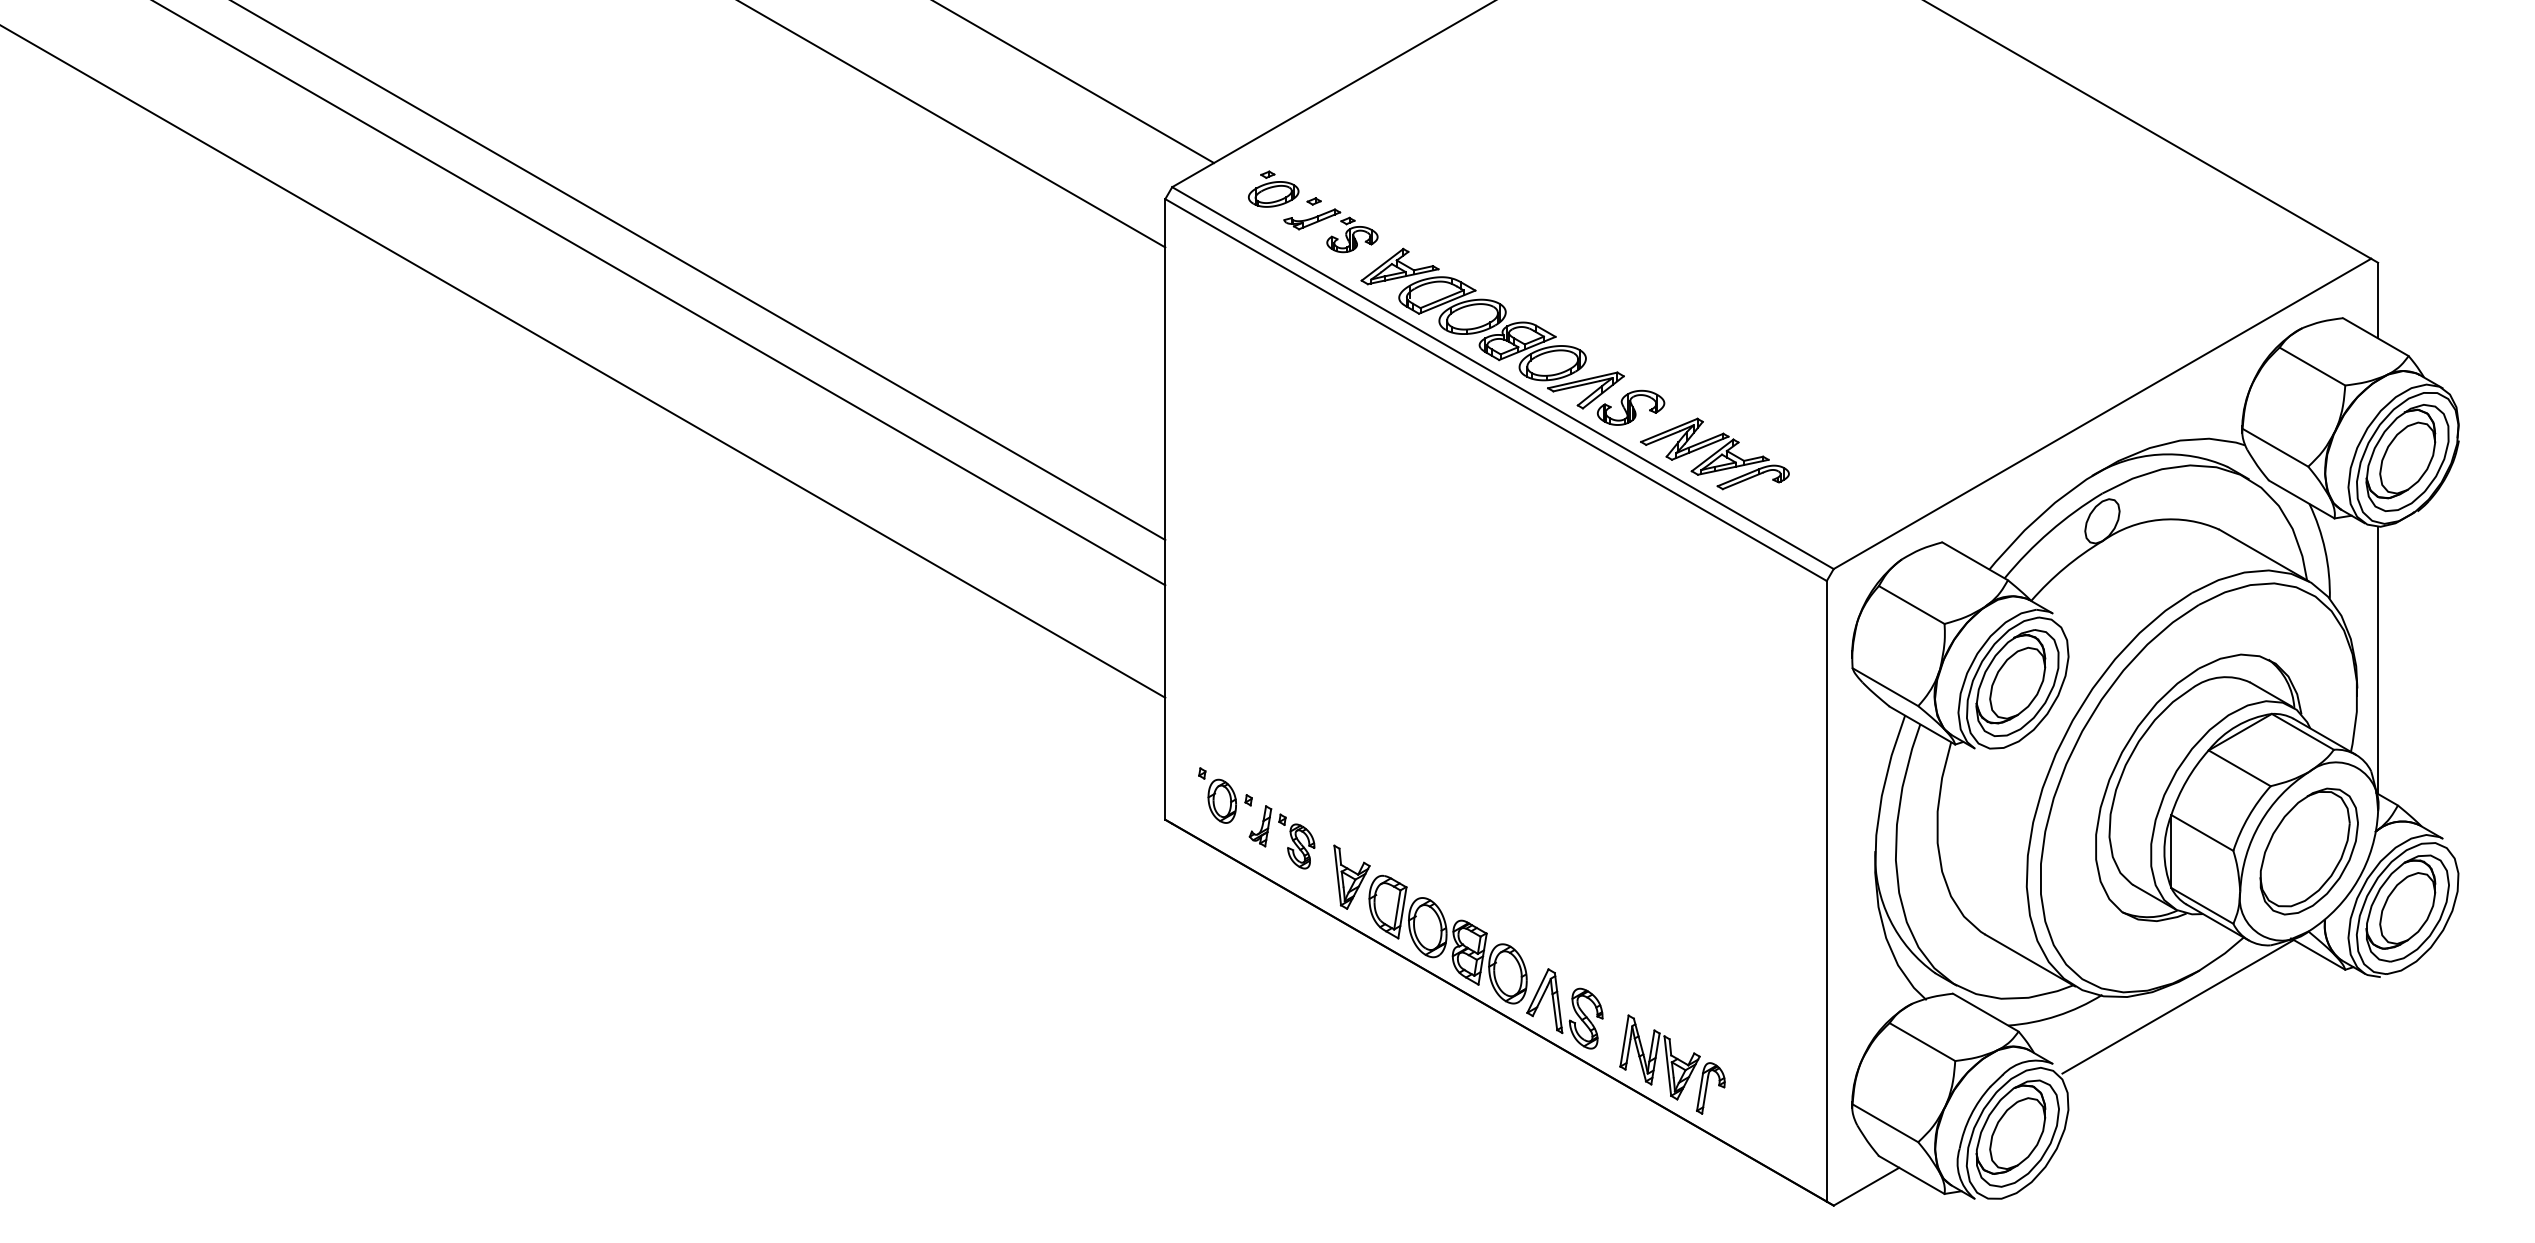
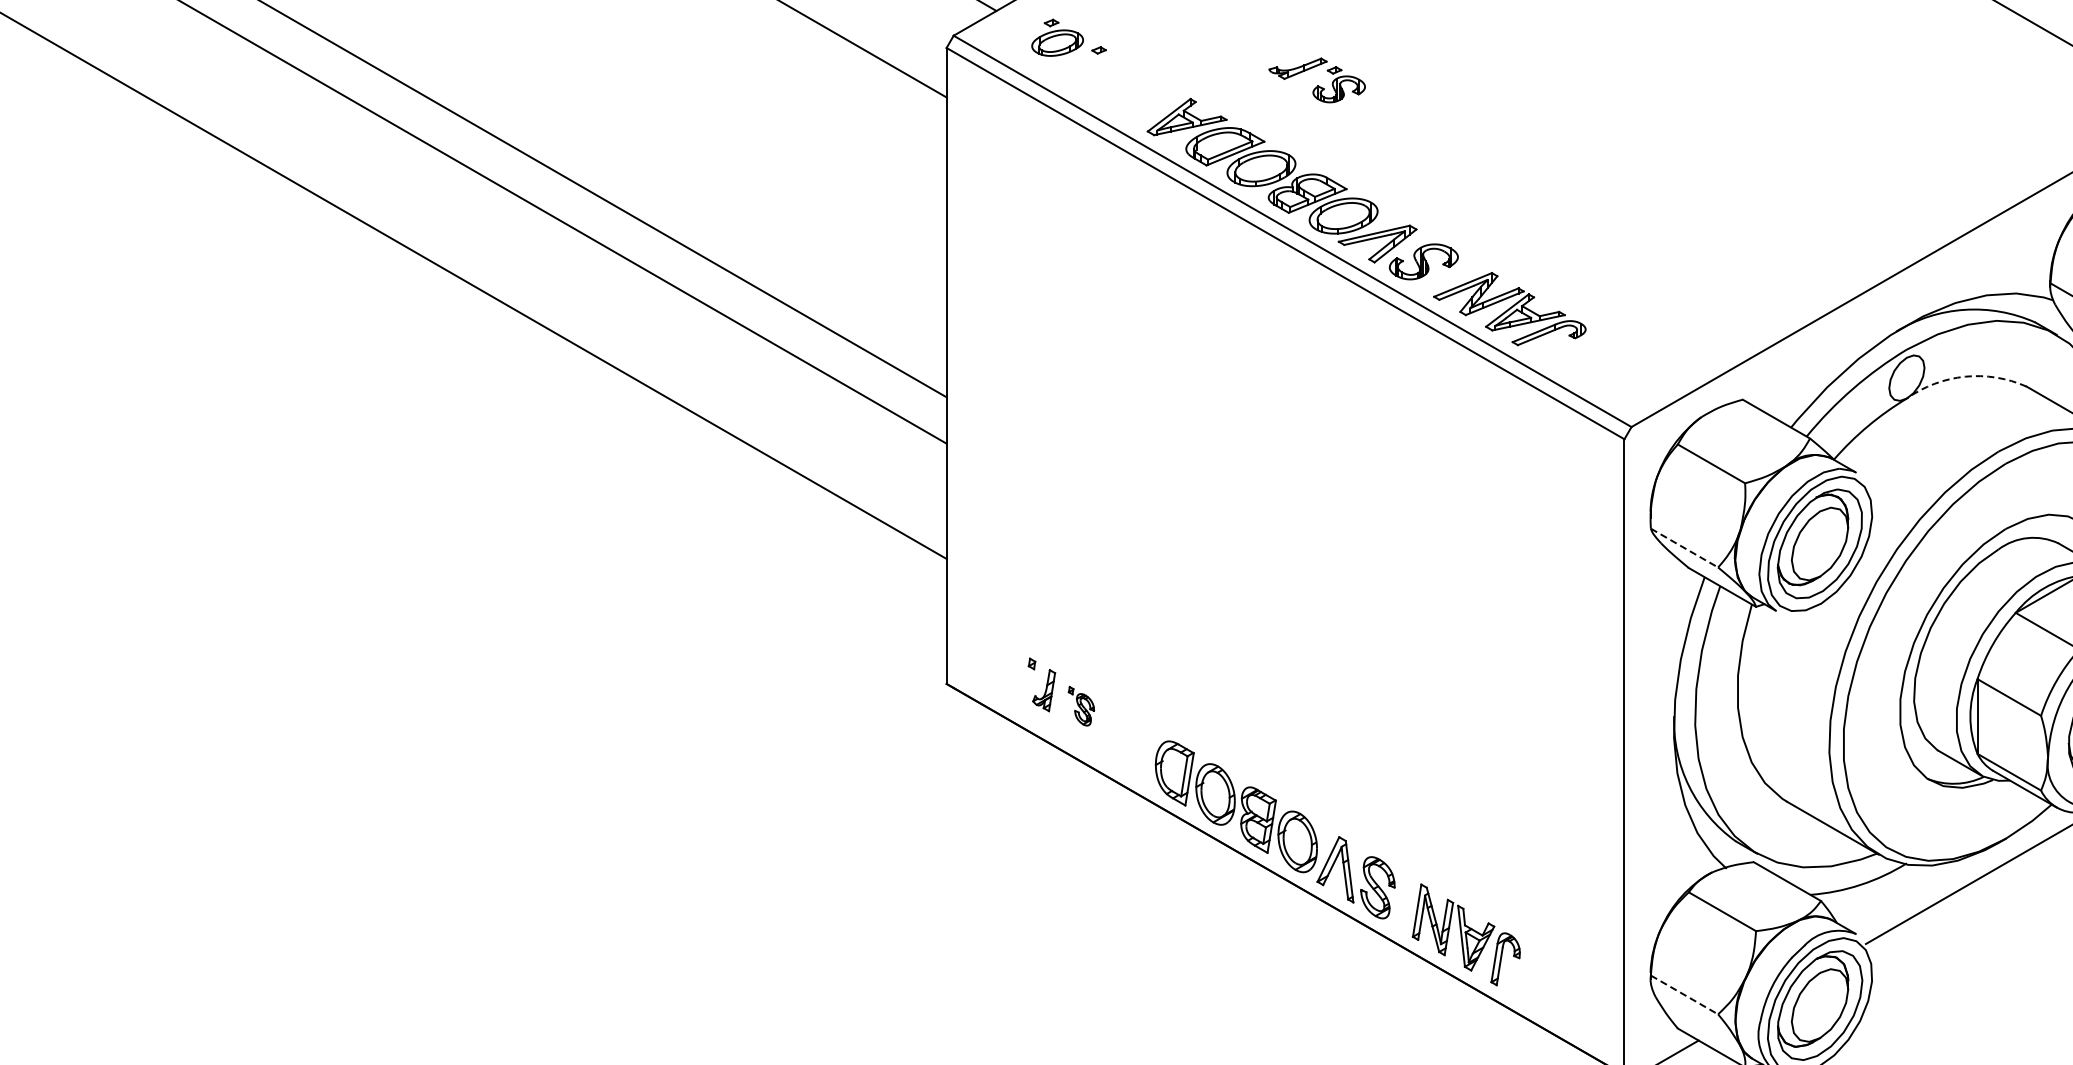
part: (1330, 230) -> (1316, 80), moved
arc: (2159, 519) -> (1965, 376), solid -> dashed
line: (1885, 687) -> (1684, 548), solid -> dashed
part: (1217, 795) -> (1000, 659), removed
part: (1296, 841) -> (1081, 706), size x0.7
part: (1351, 876) -> (1137, 742), removed
line: (1885, 1123) -> (1684, 995), solid -> dashed

